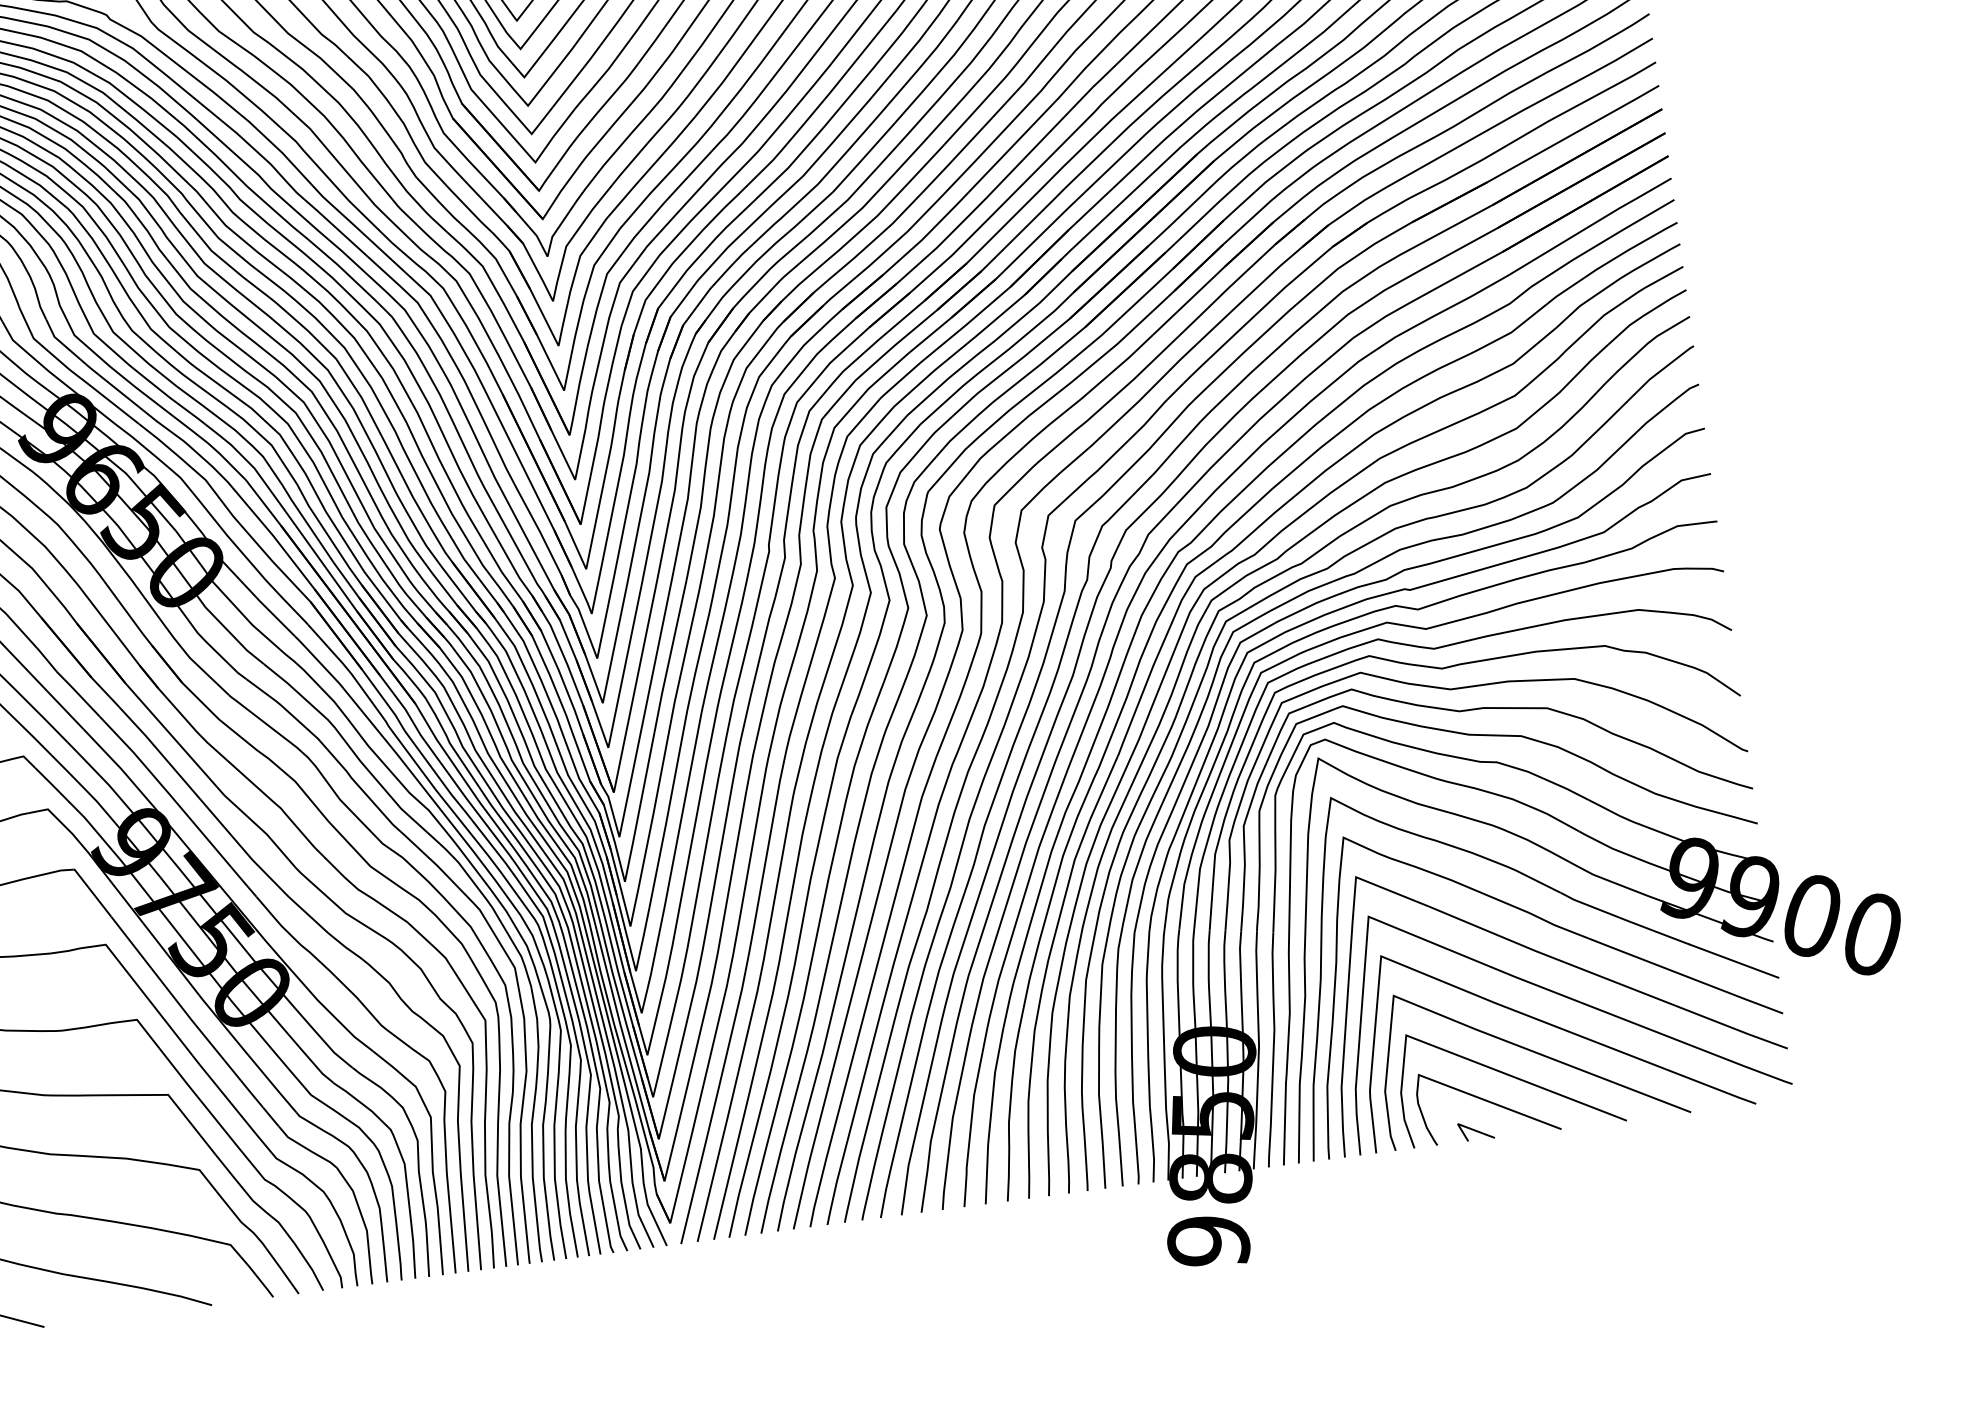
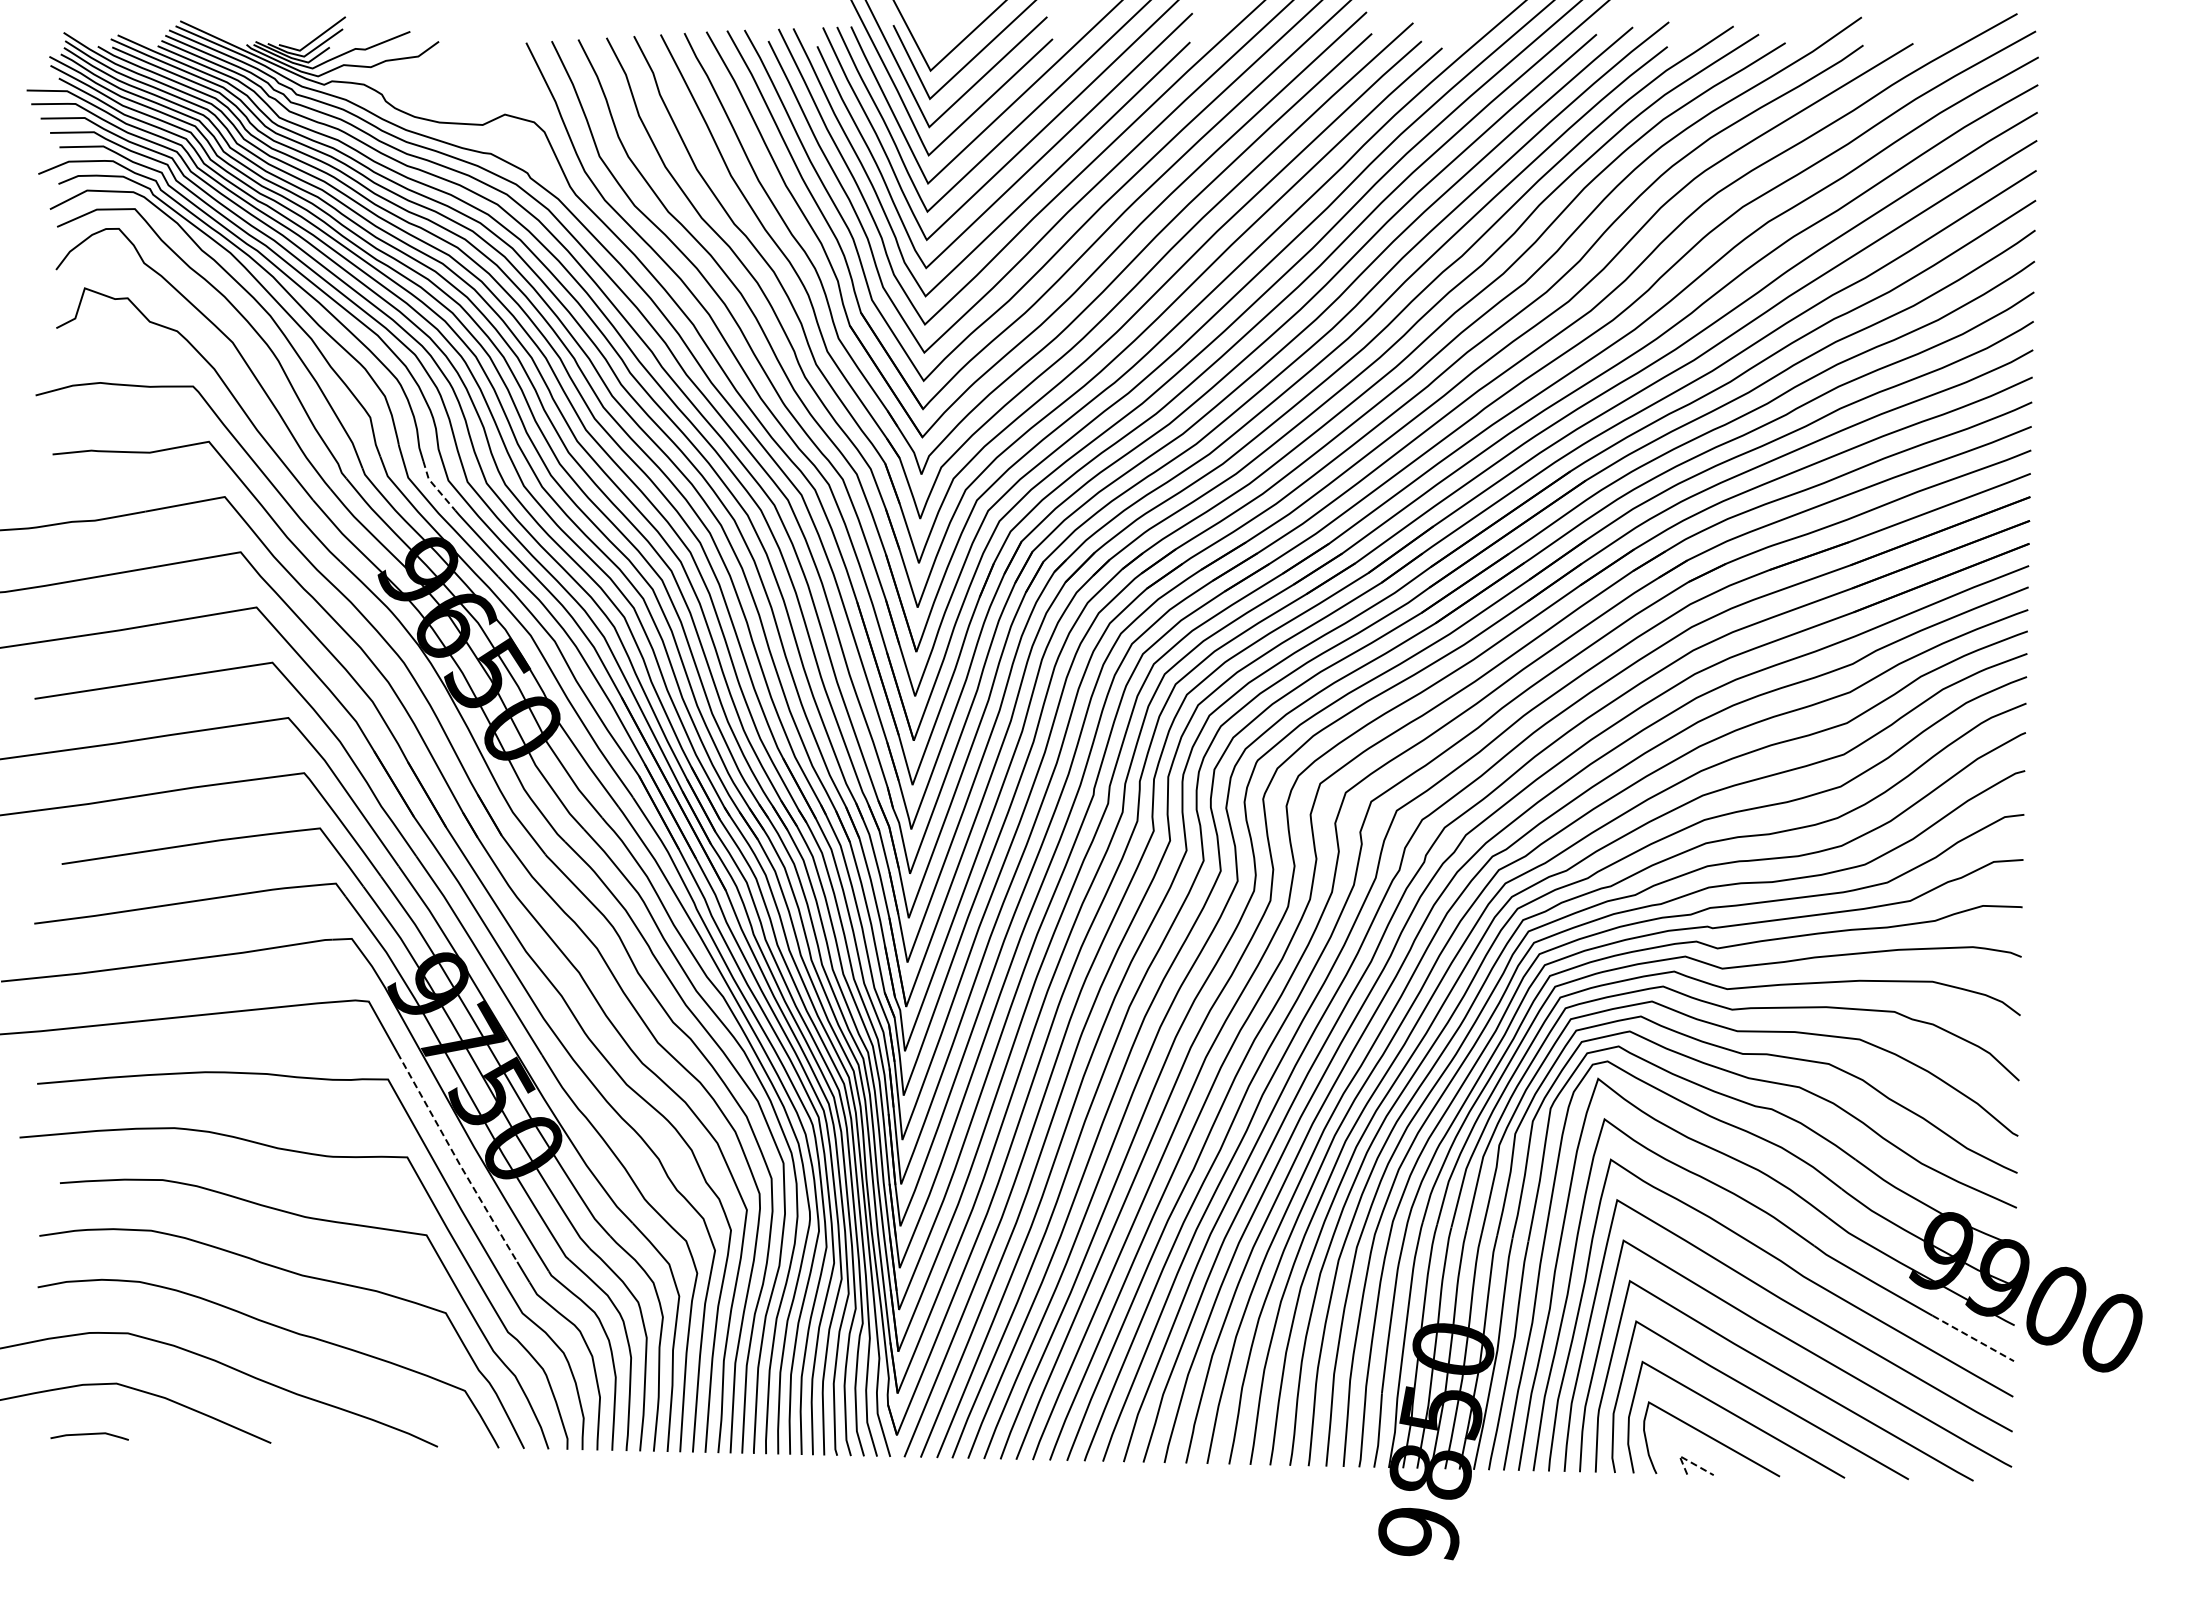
line: (62, 344) -> (435, 487), solid -> dashed
line: (1734, 961) -> (1973, 1338), solid -> dashed
line: (186, 1014) -> (456, 1159), solid -> dashed
line: (1466, 1127) -> (1687, 1460), solid -> dashed

